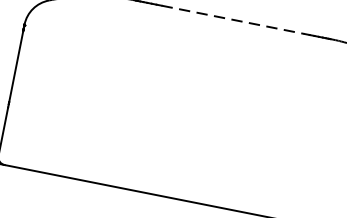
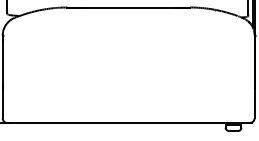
line: (234, 20) -> (129, 7), dashed -> solid

